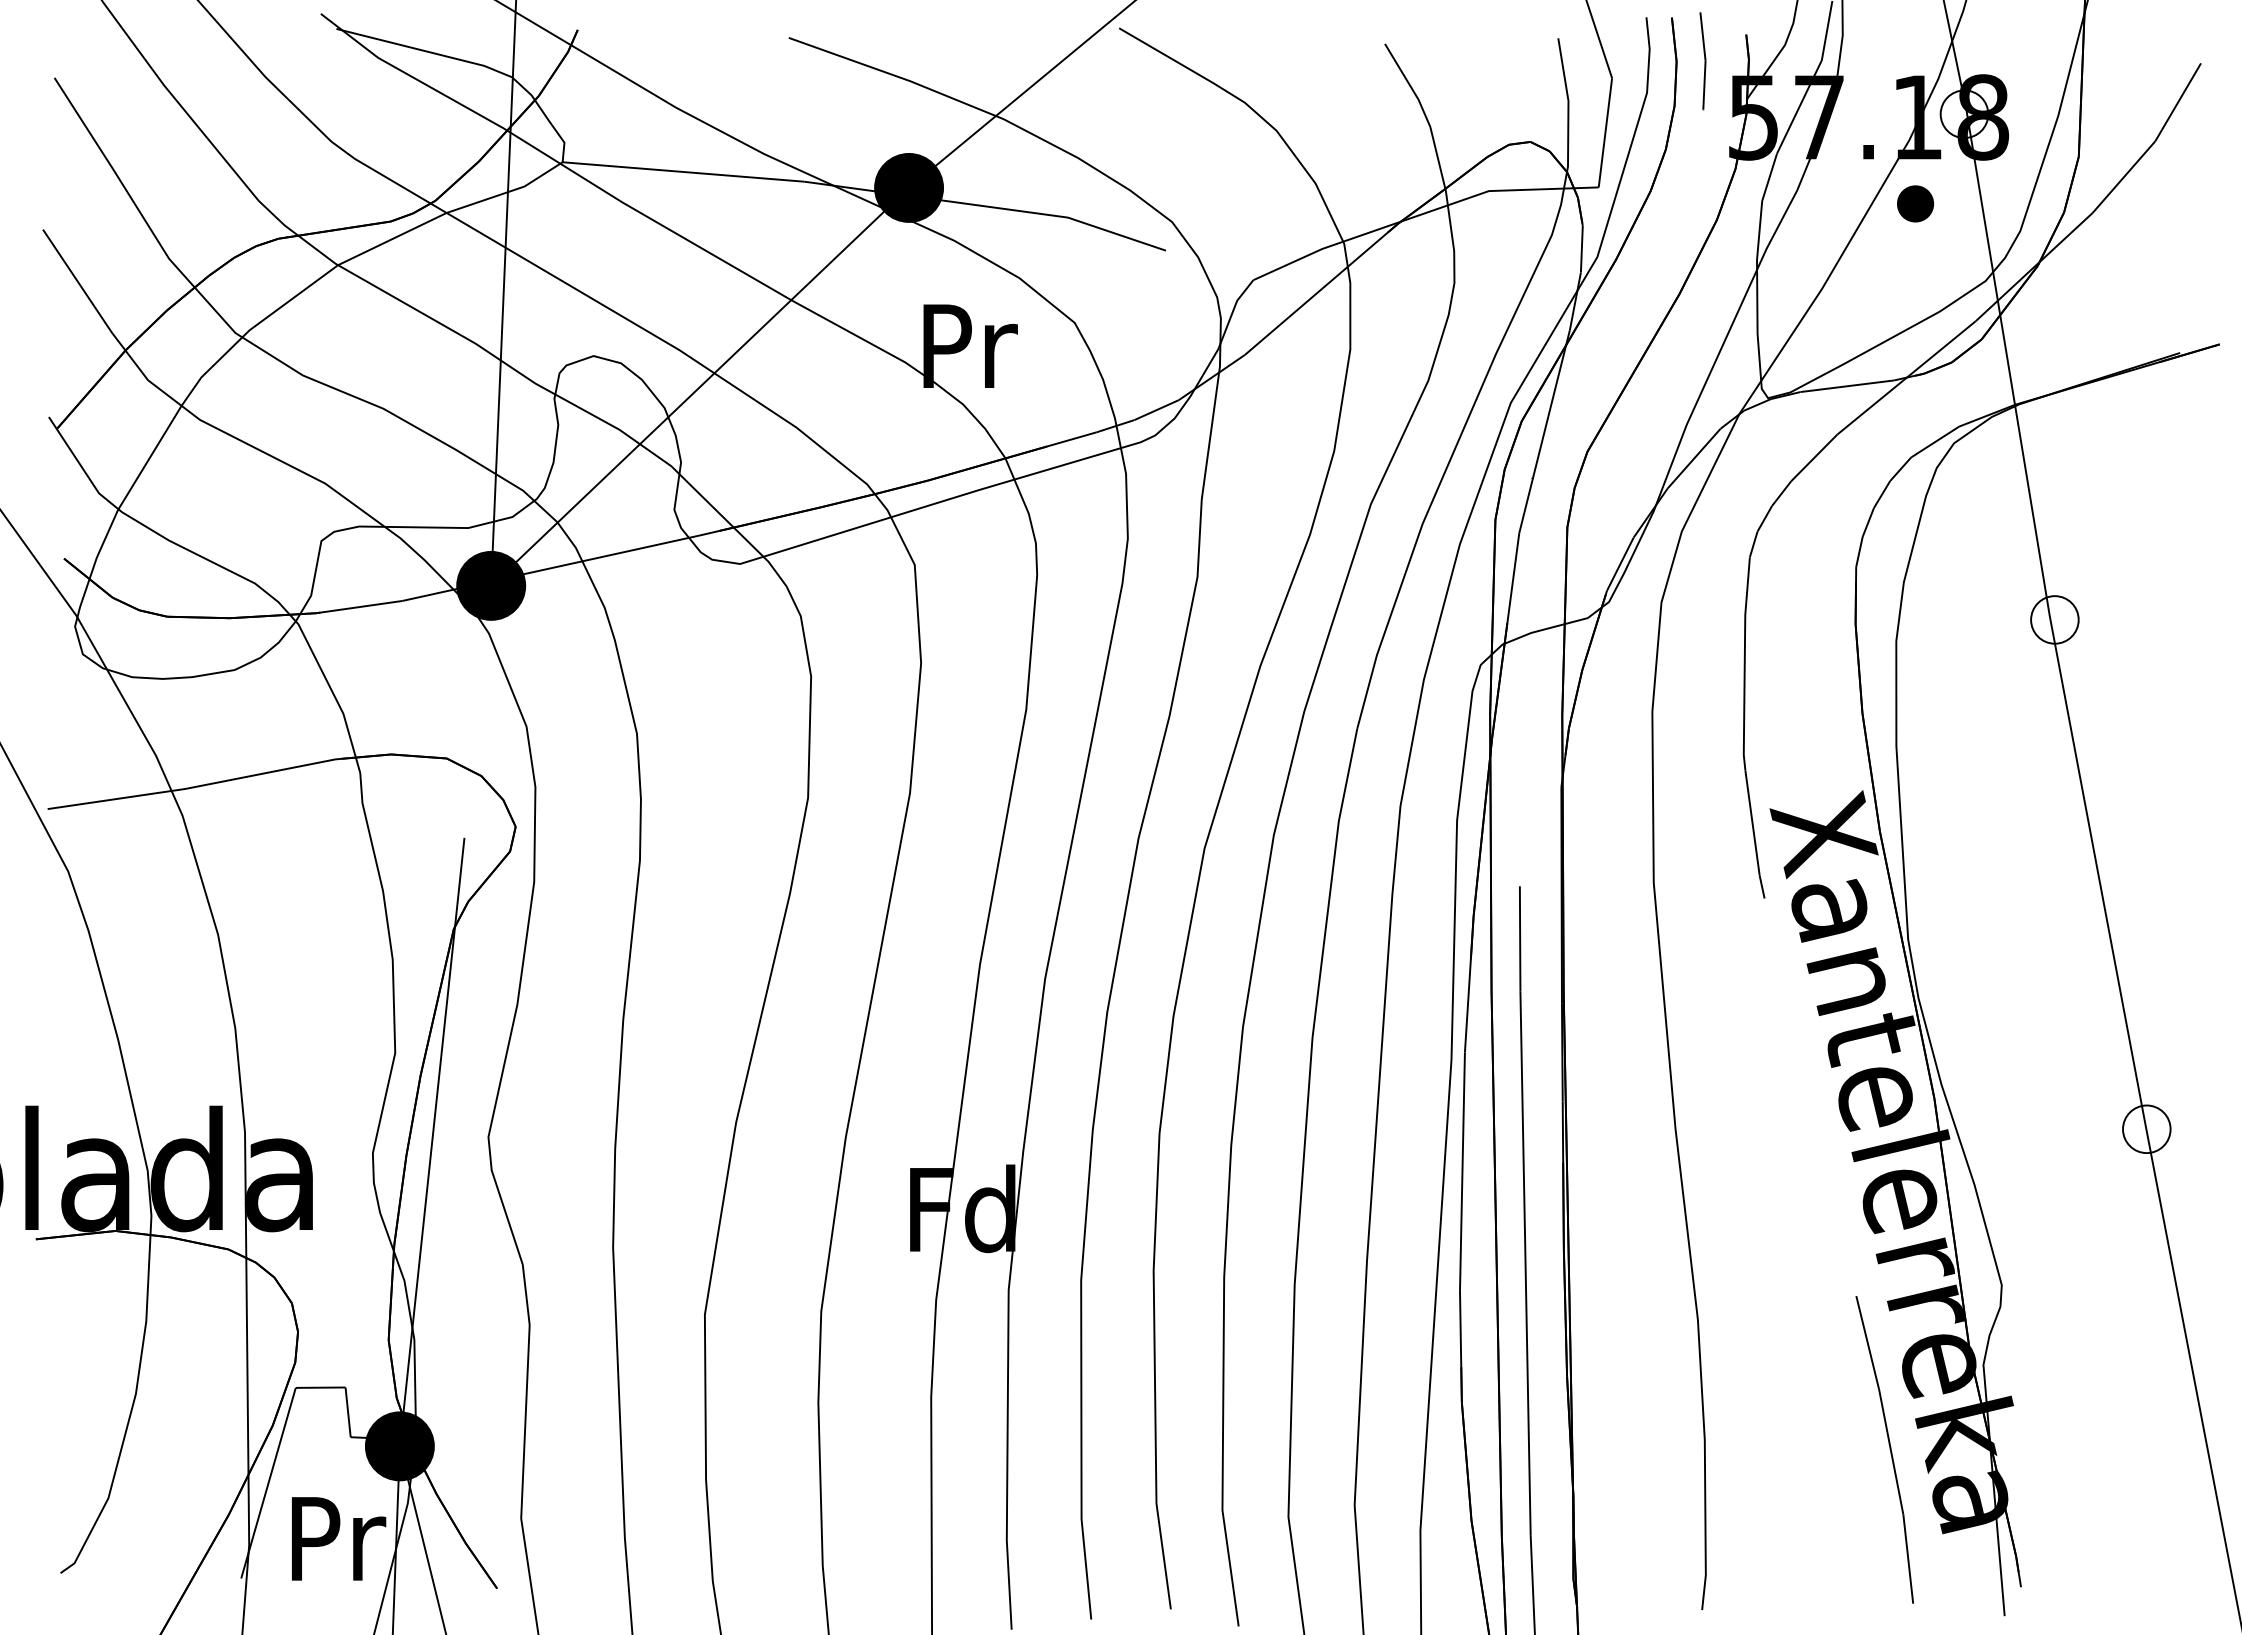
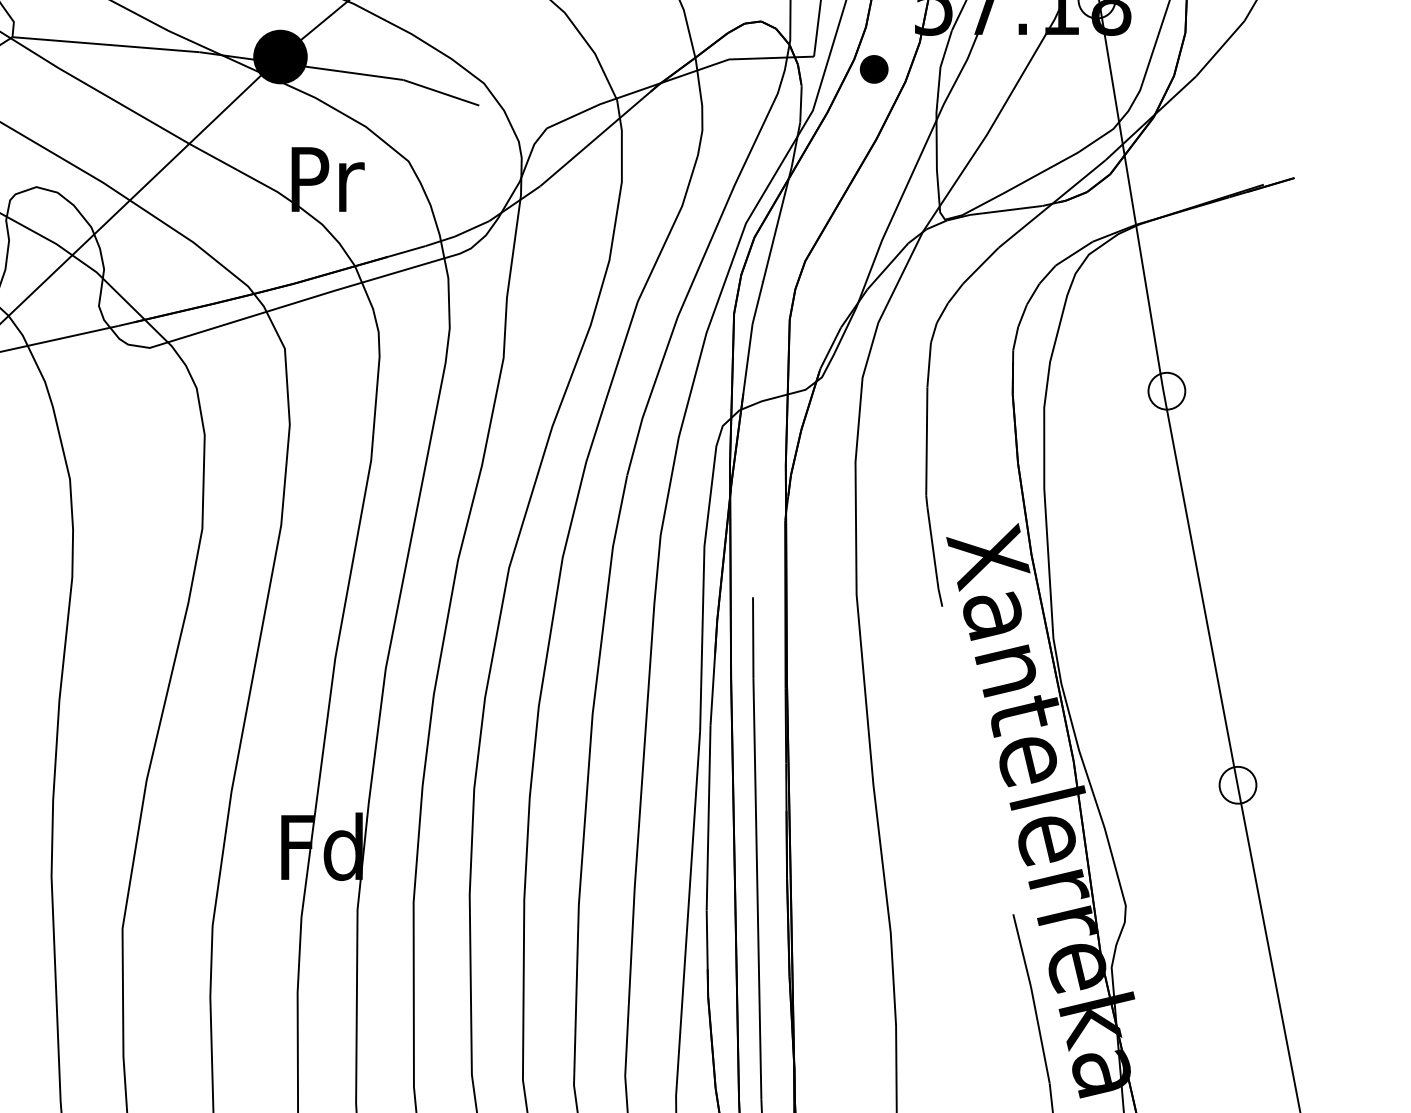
part: (1915, 203) -> (874, 69), moved

